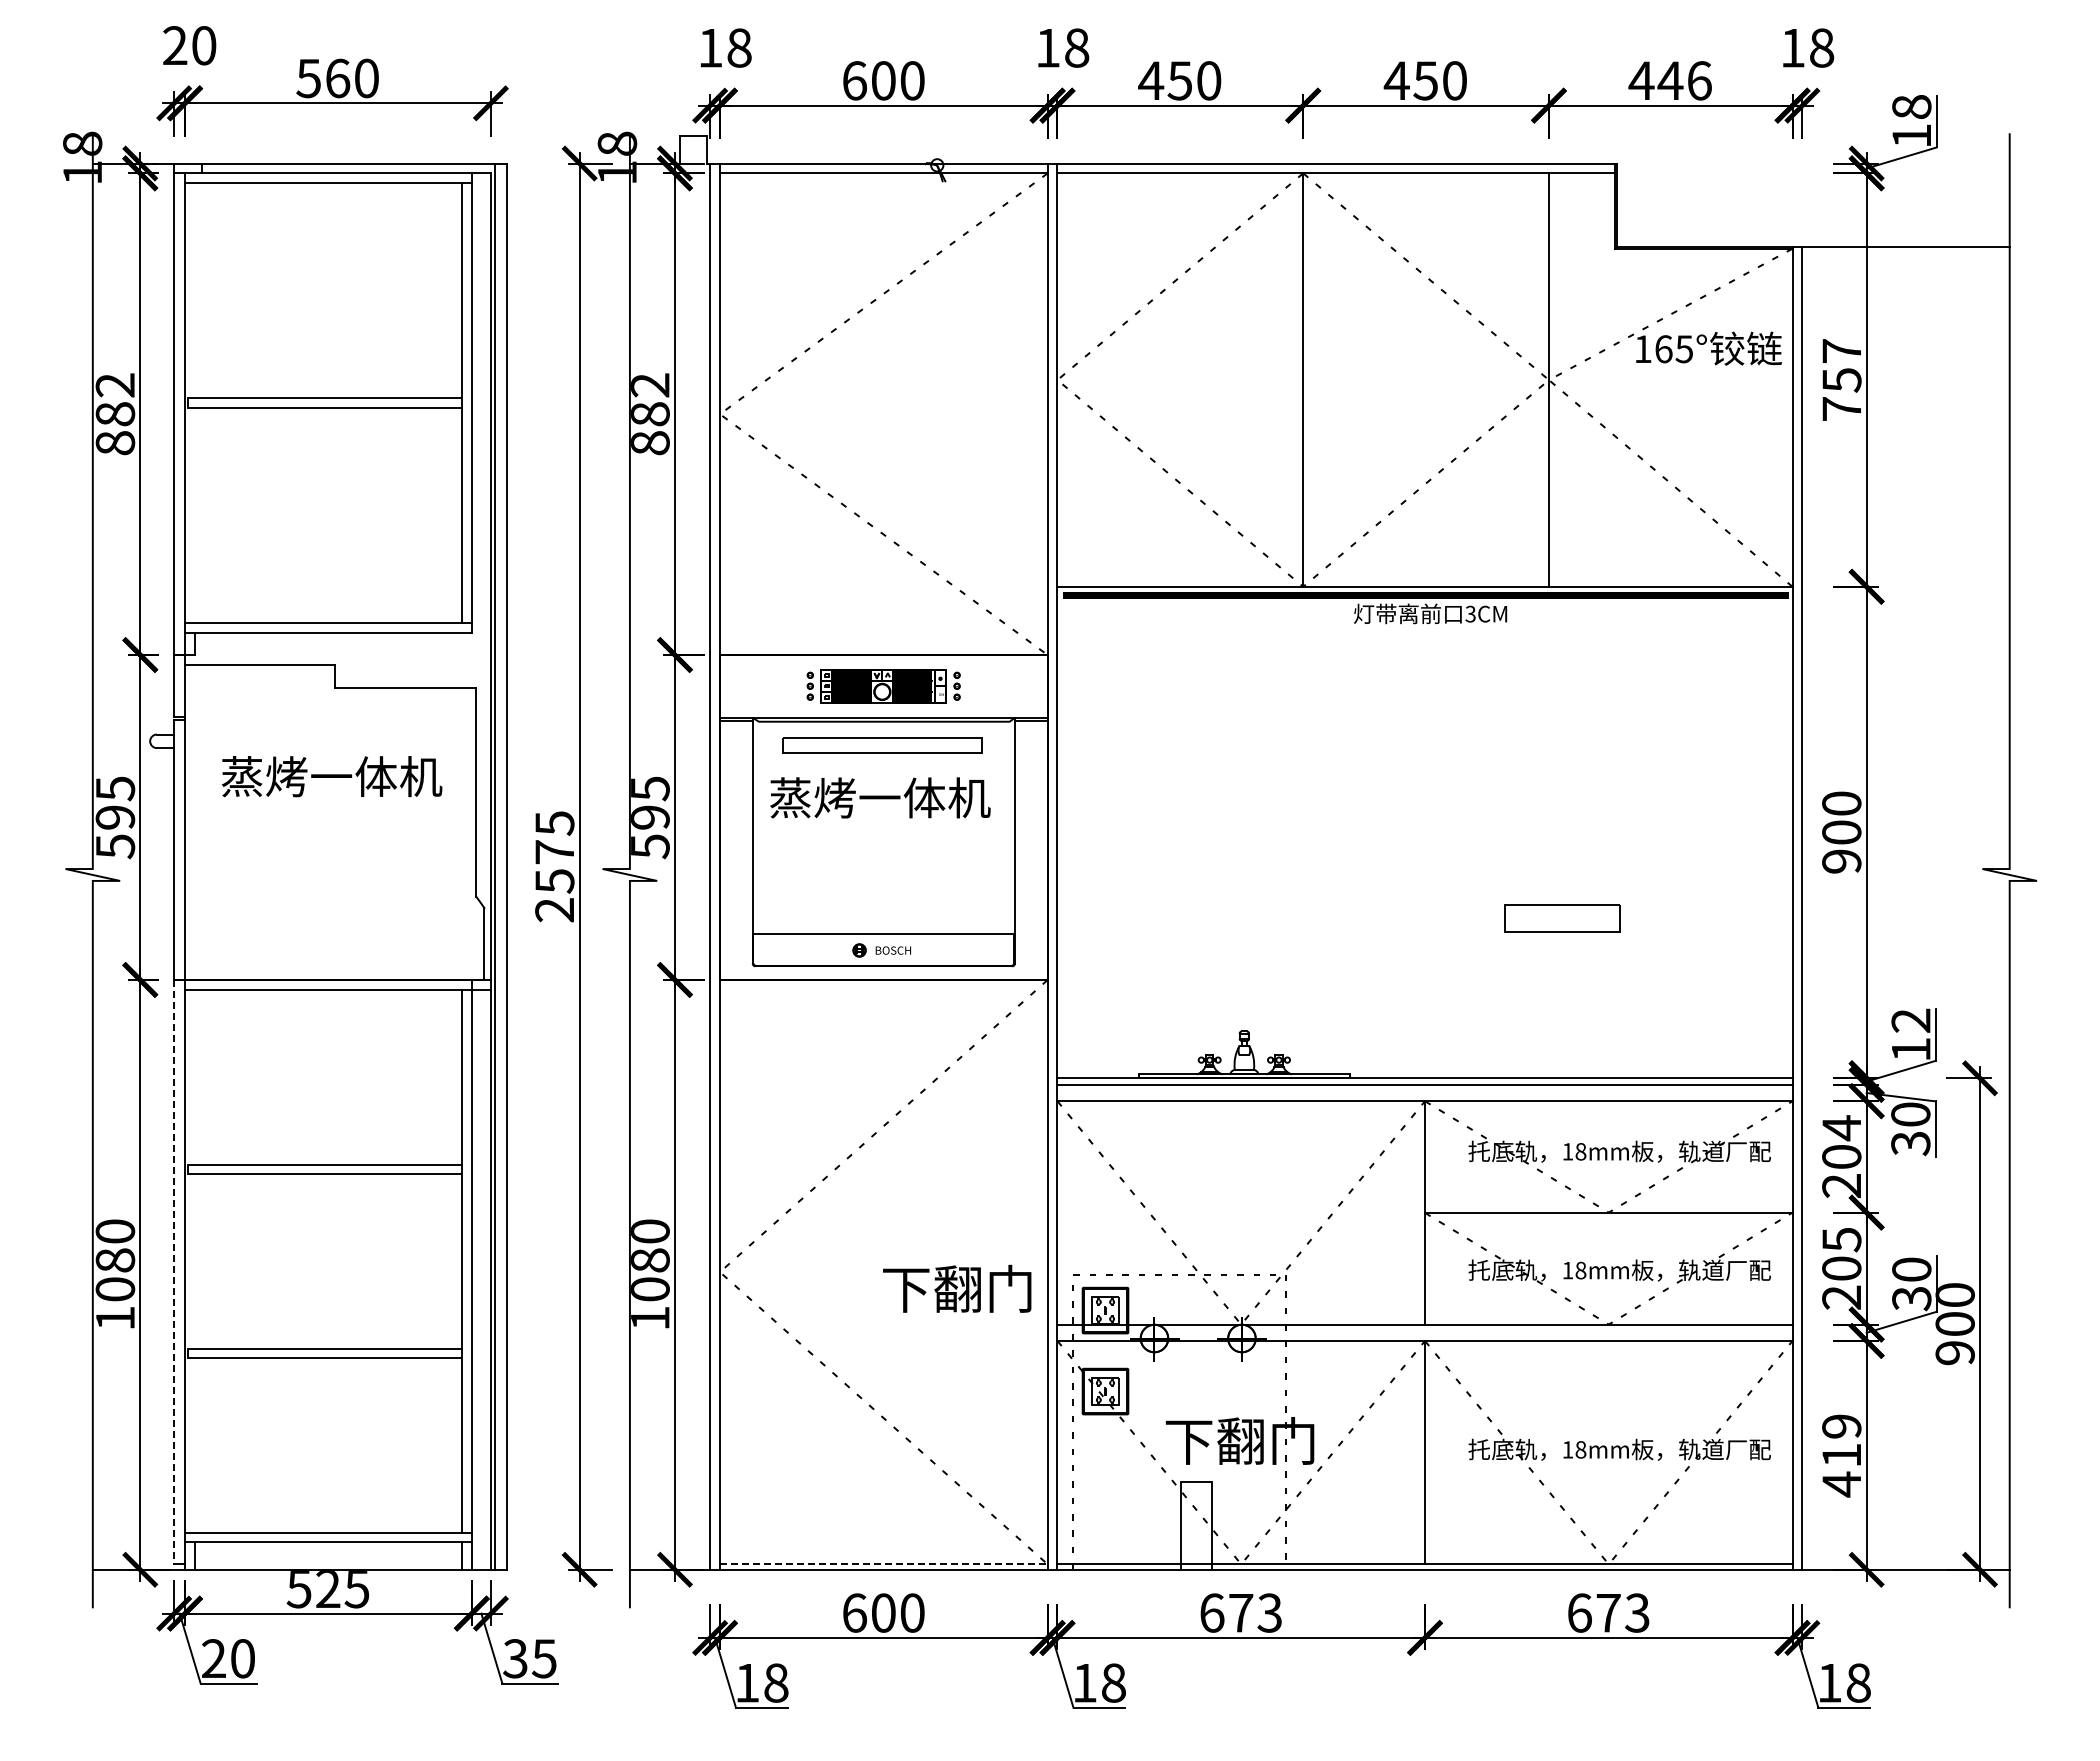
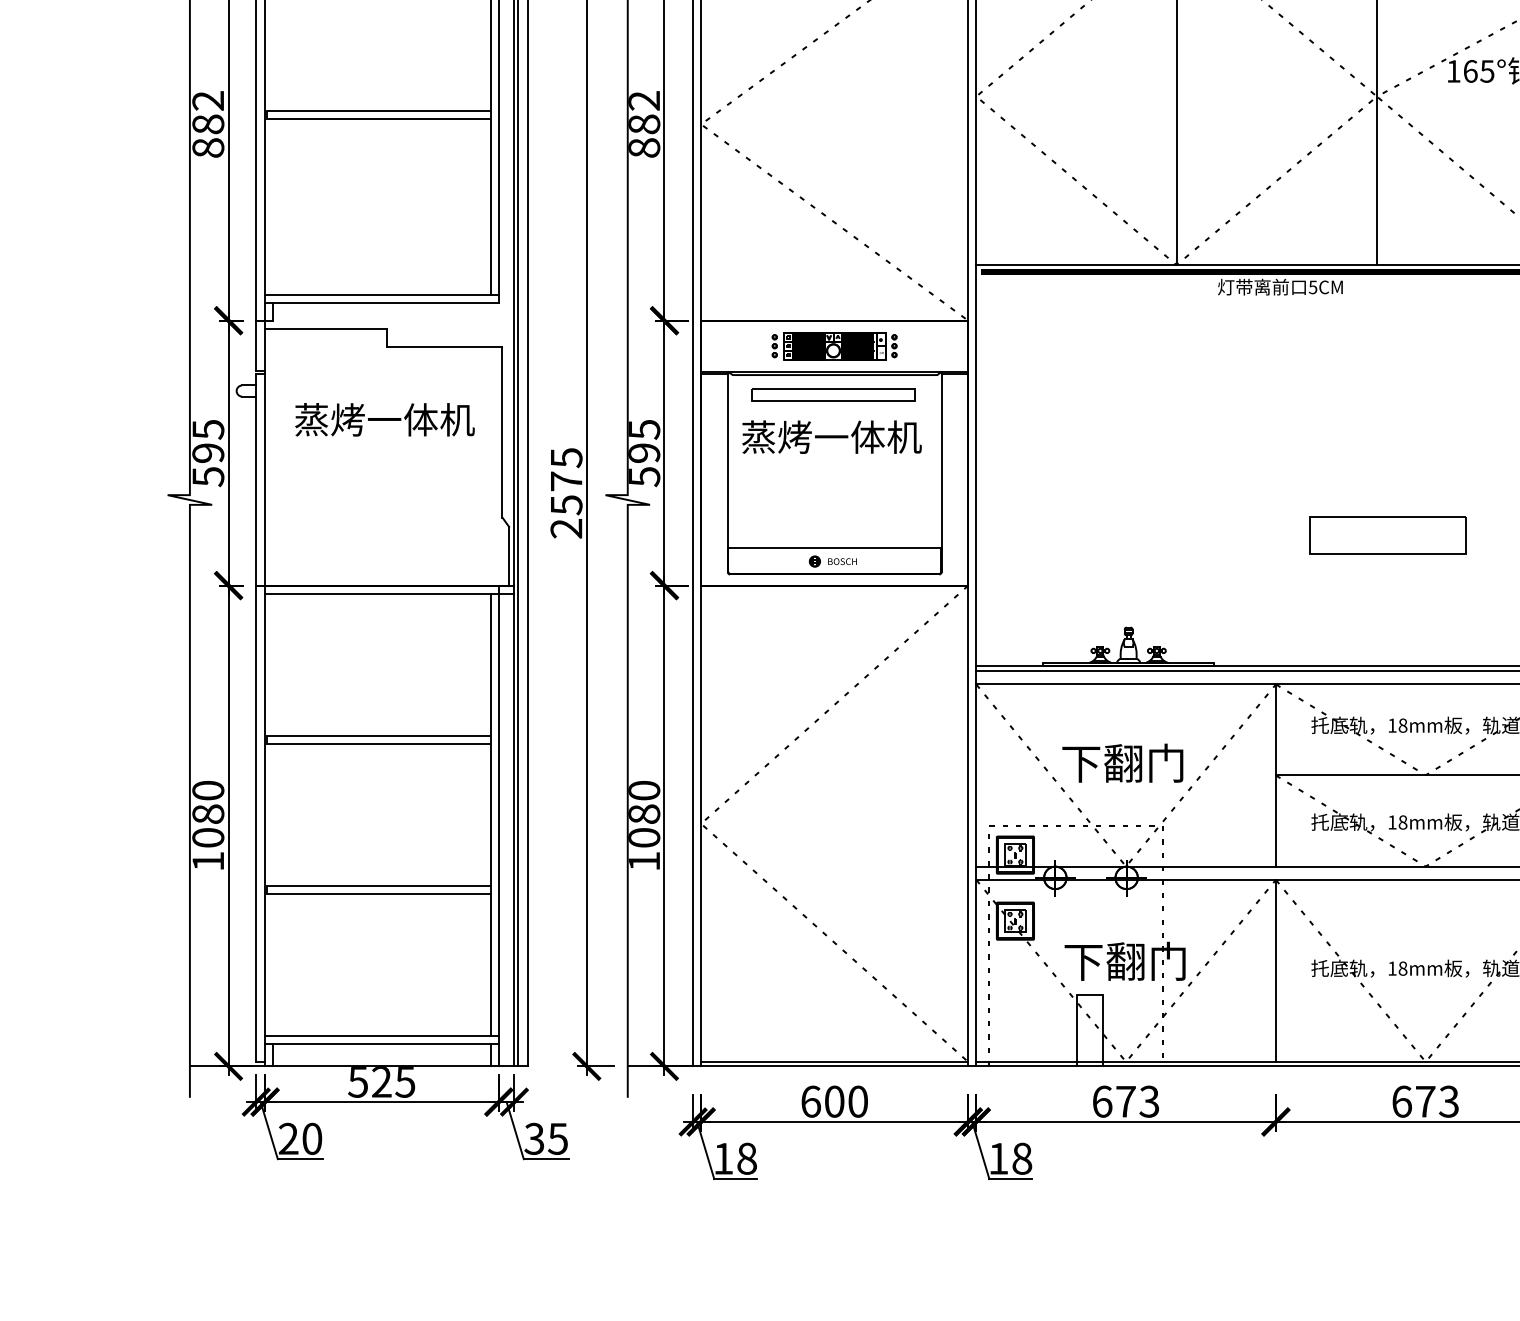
text: (1470, 613) -> (1312, 286), 3CM -> 5CM
part: (1562, 918) -> (1387, 535), size x1.67
line: (174, 1272) -> (256, 824), dashed -> solid
text: (957, 1288) -> (1123, 762), moved
line: (883, 1564) -> (834, 1062), dashed -> solid

